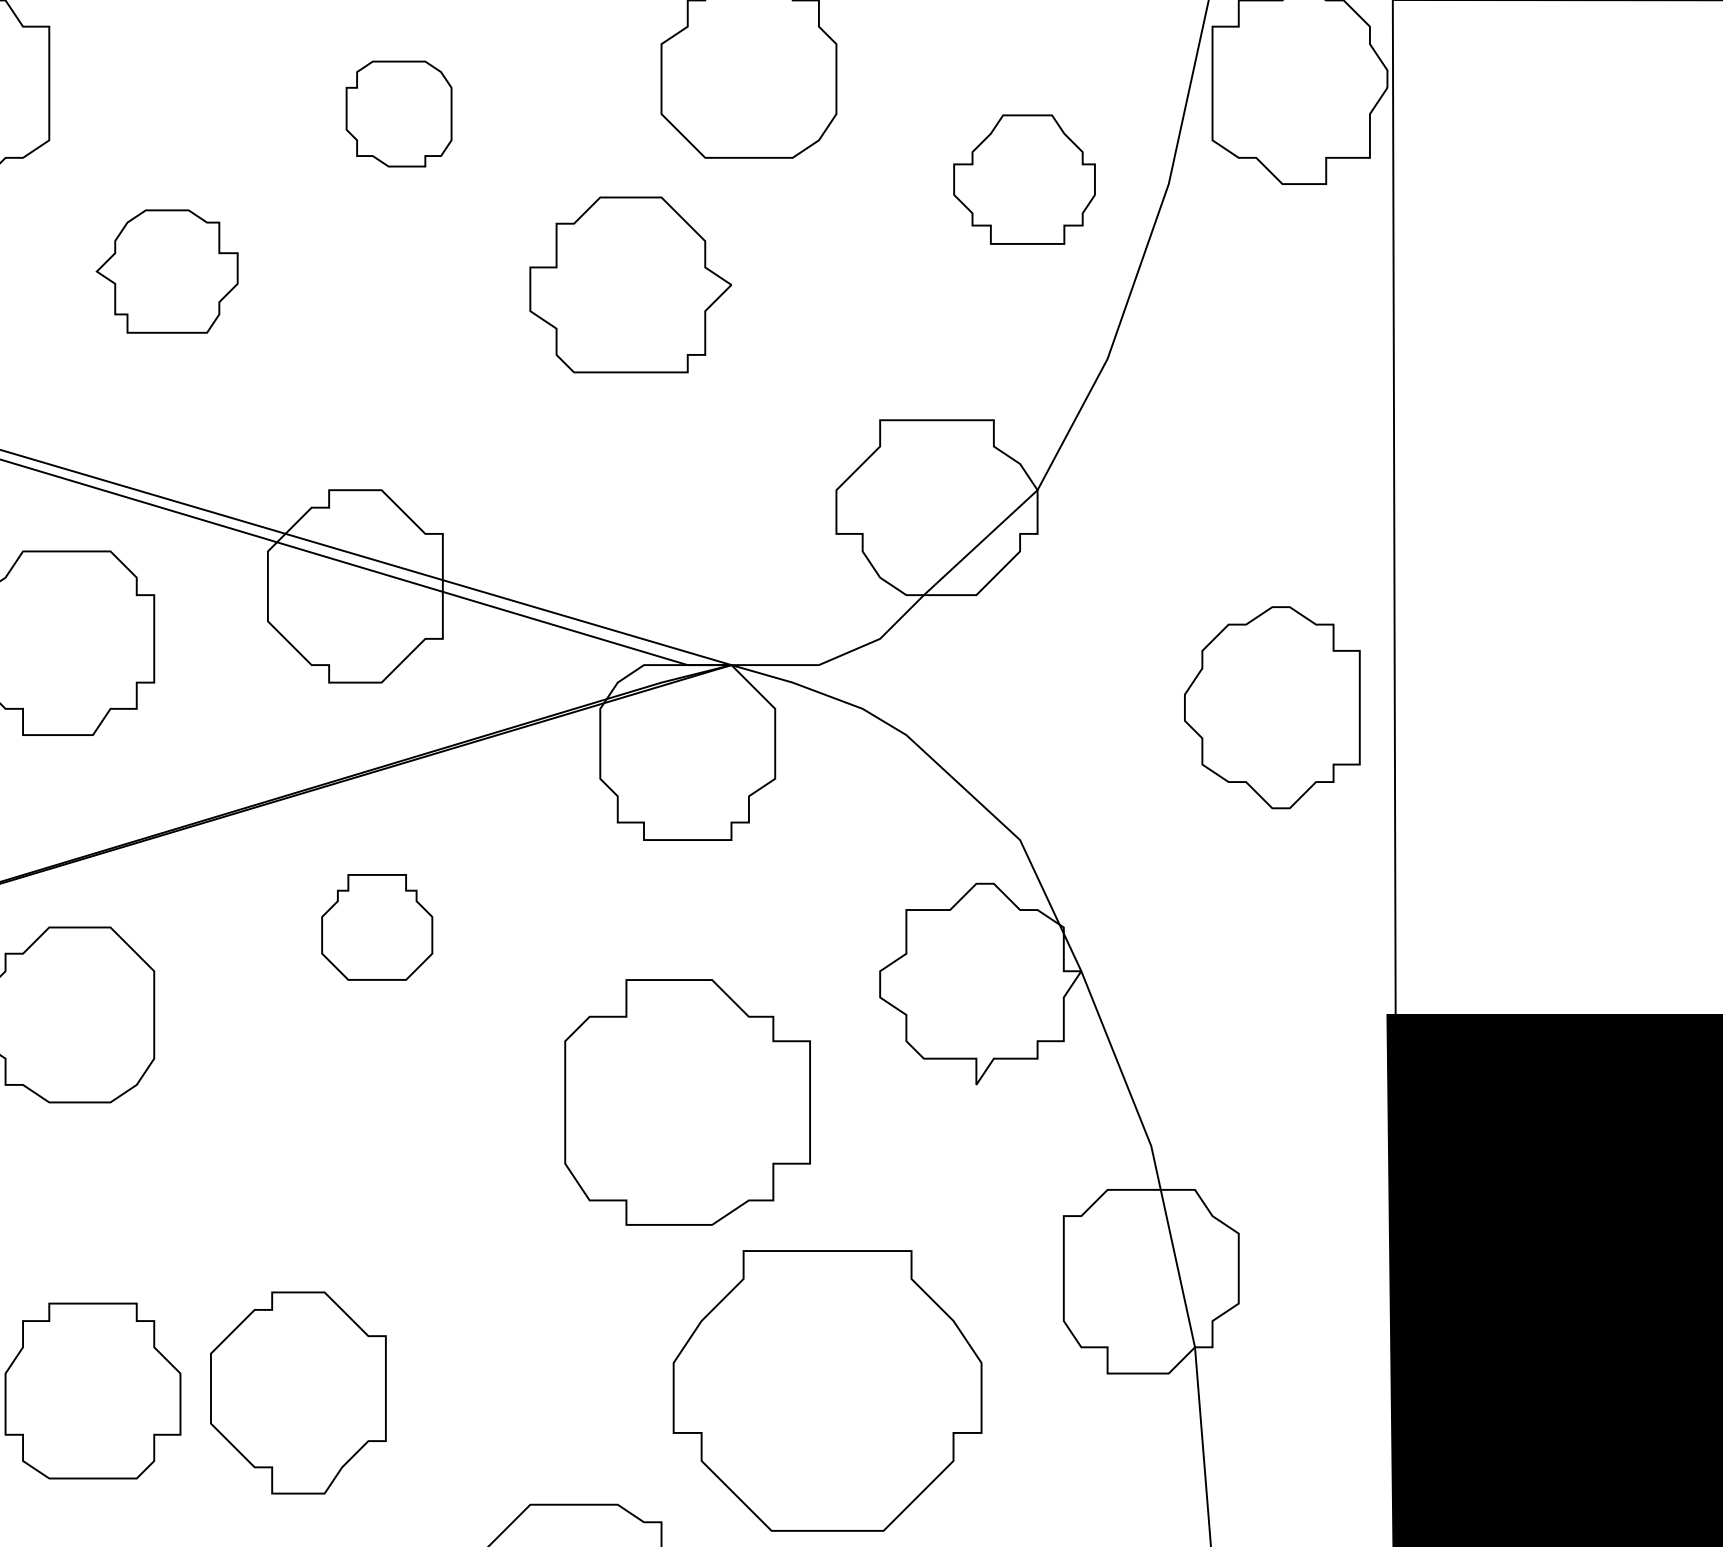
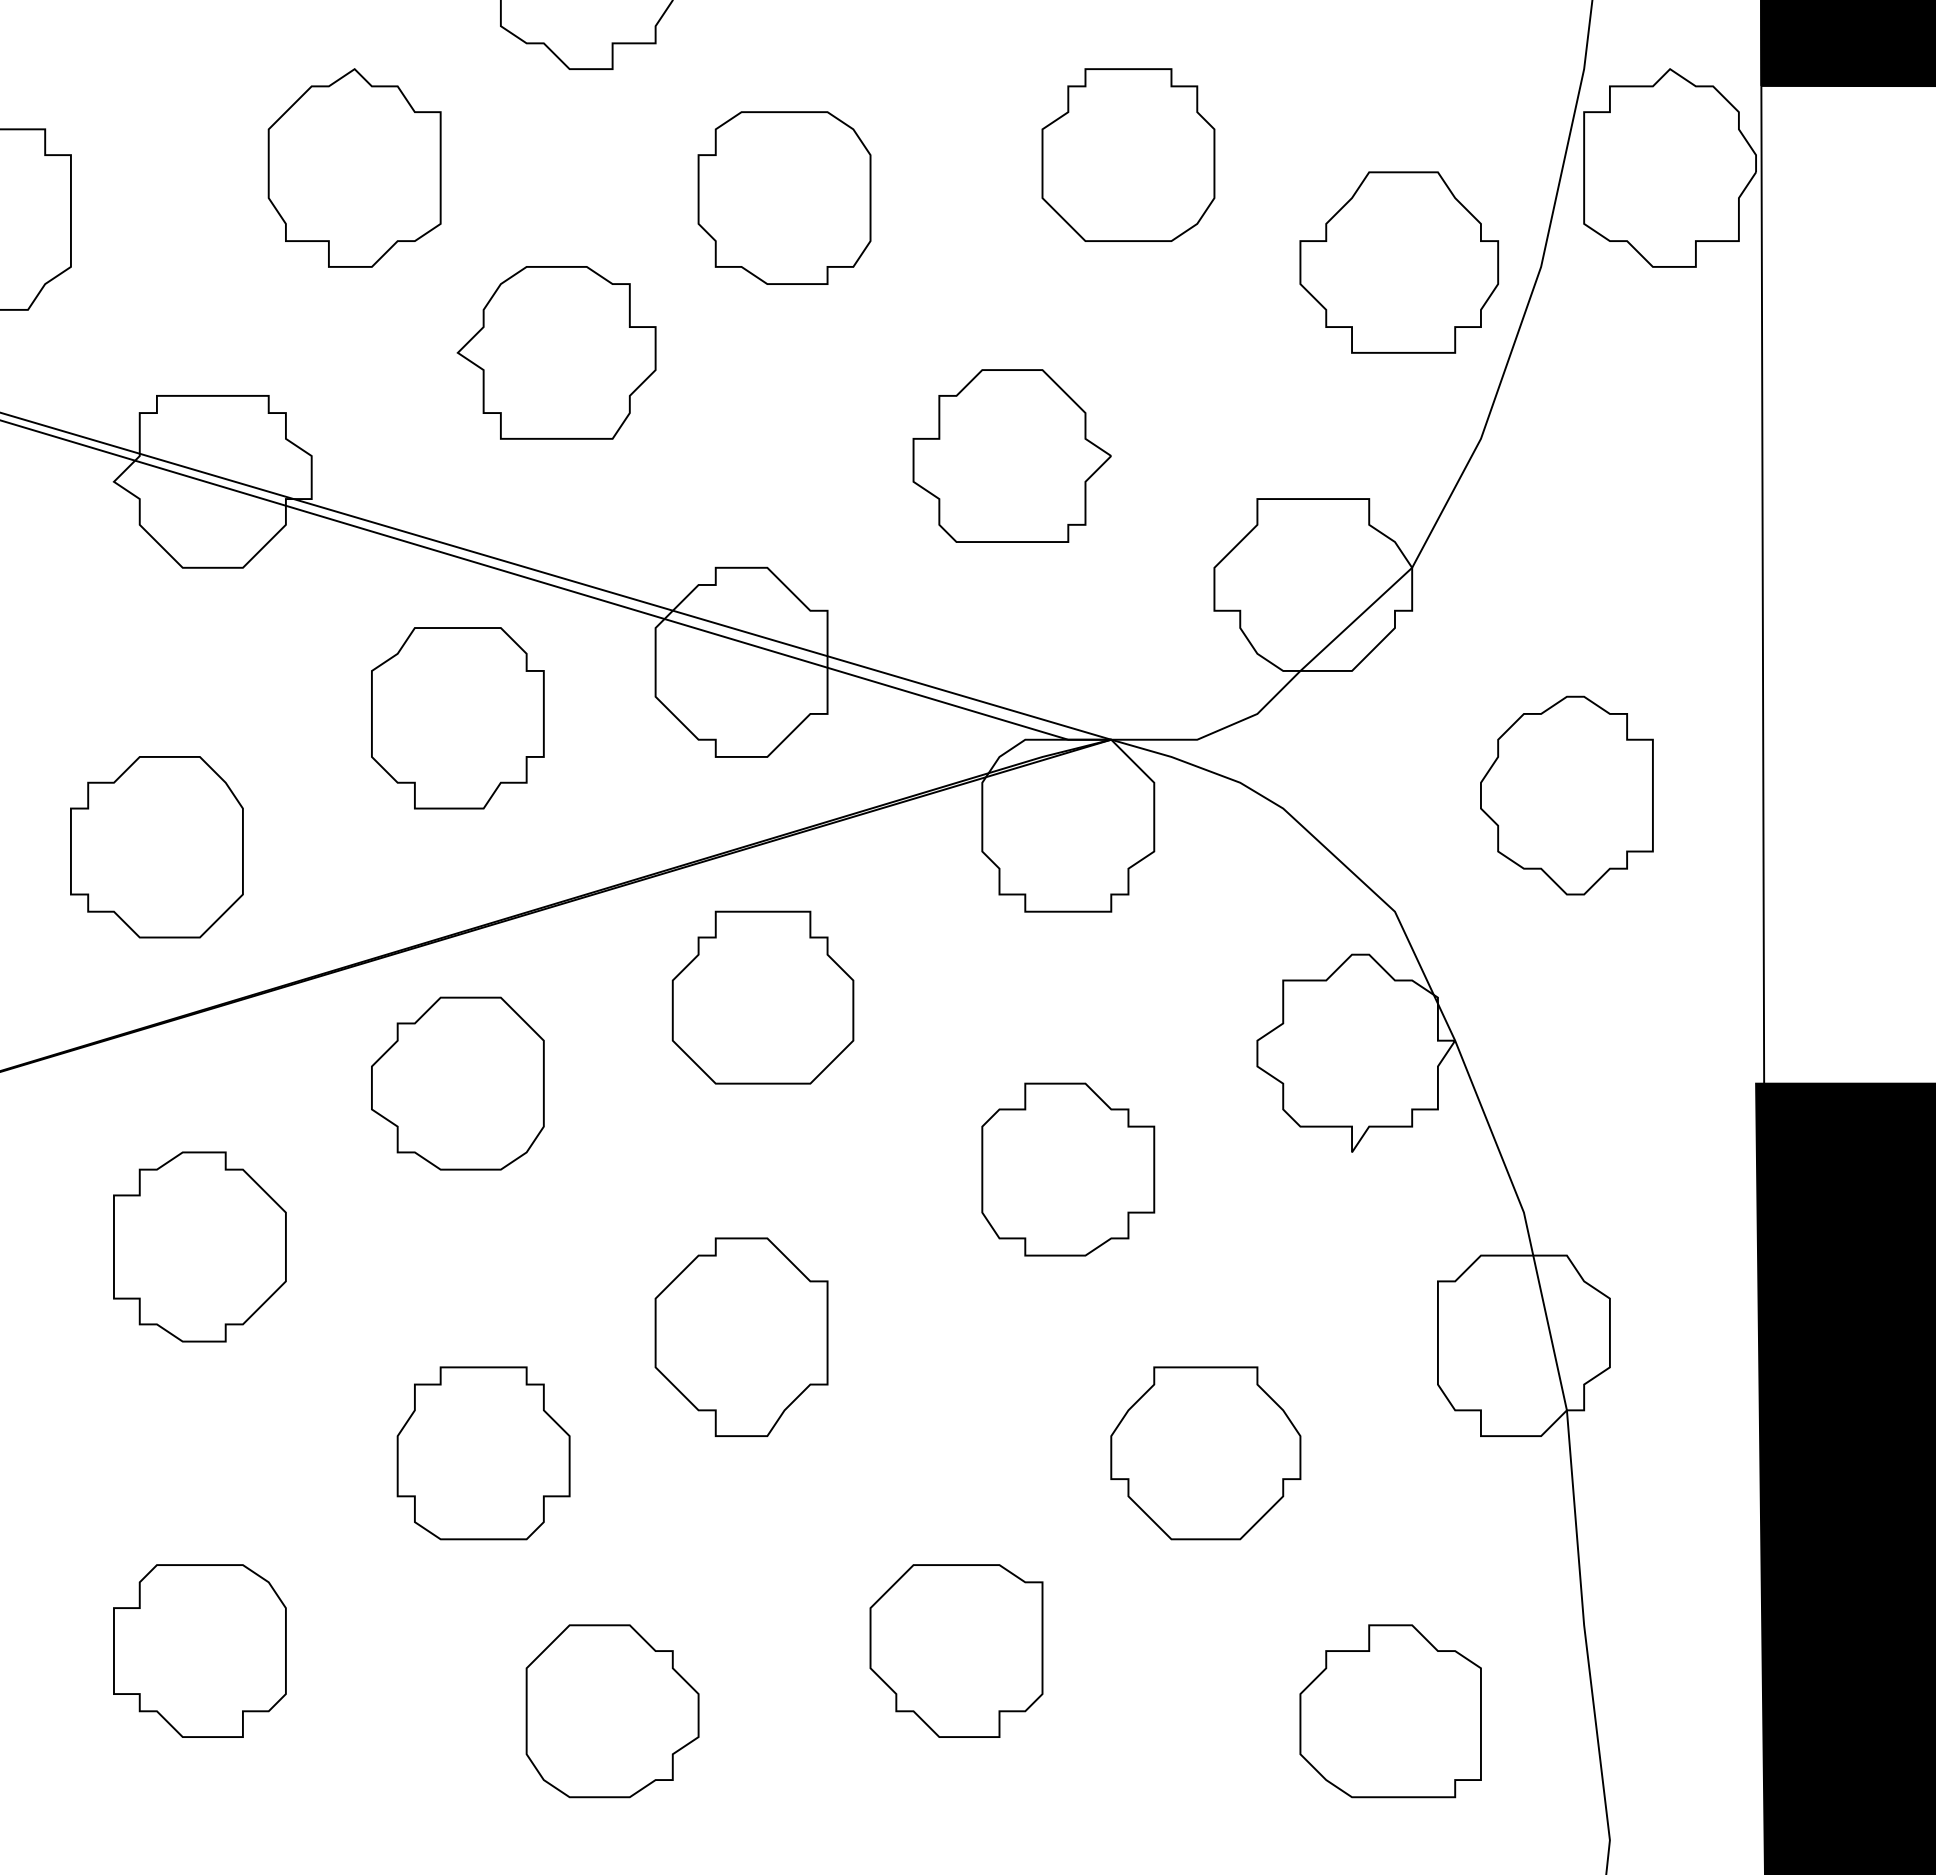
part: (399, 113) -> (784, 197), size x1.67
part: (1024, 179) -> (1399, 262), size x1.43
part: (167, 271) -> (556, 352), size x1.43
part: (629, 284) -> (1011, 455), moved
part: (1271, 707) -> (1566, 795), moved
part: (376, 927) -> (762, 997), size x1.67
part: (687, 1102) -> (1068, 1169), size x0.71
part: (827, 1391) -> (1205, 1453), size x0.62
part: (298, 1392) -> (741, 1336), moved

